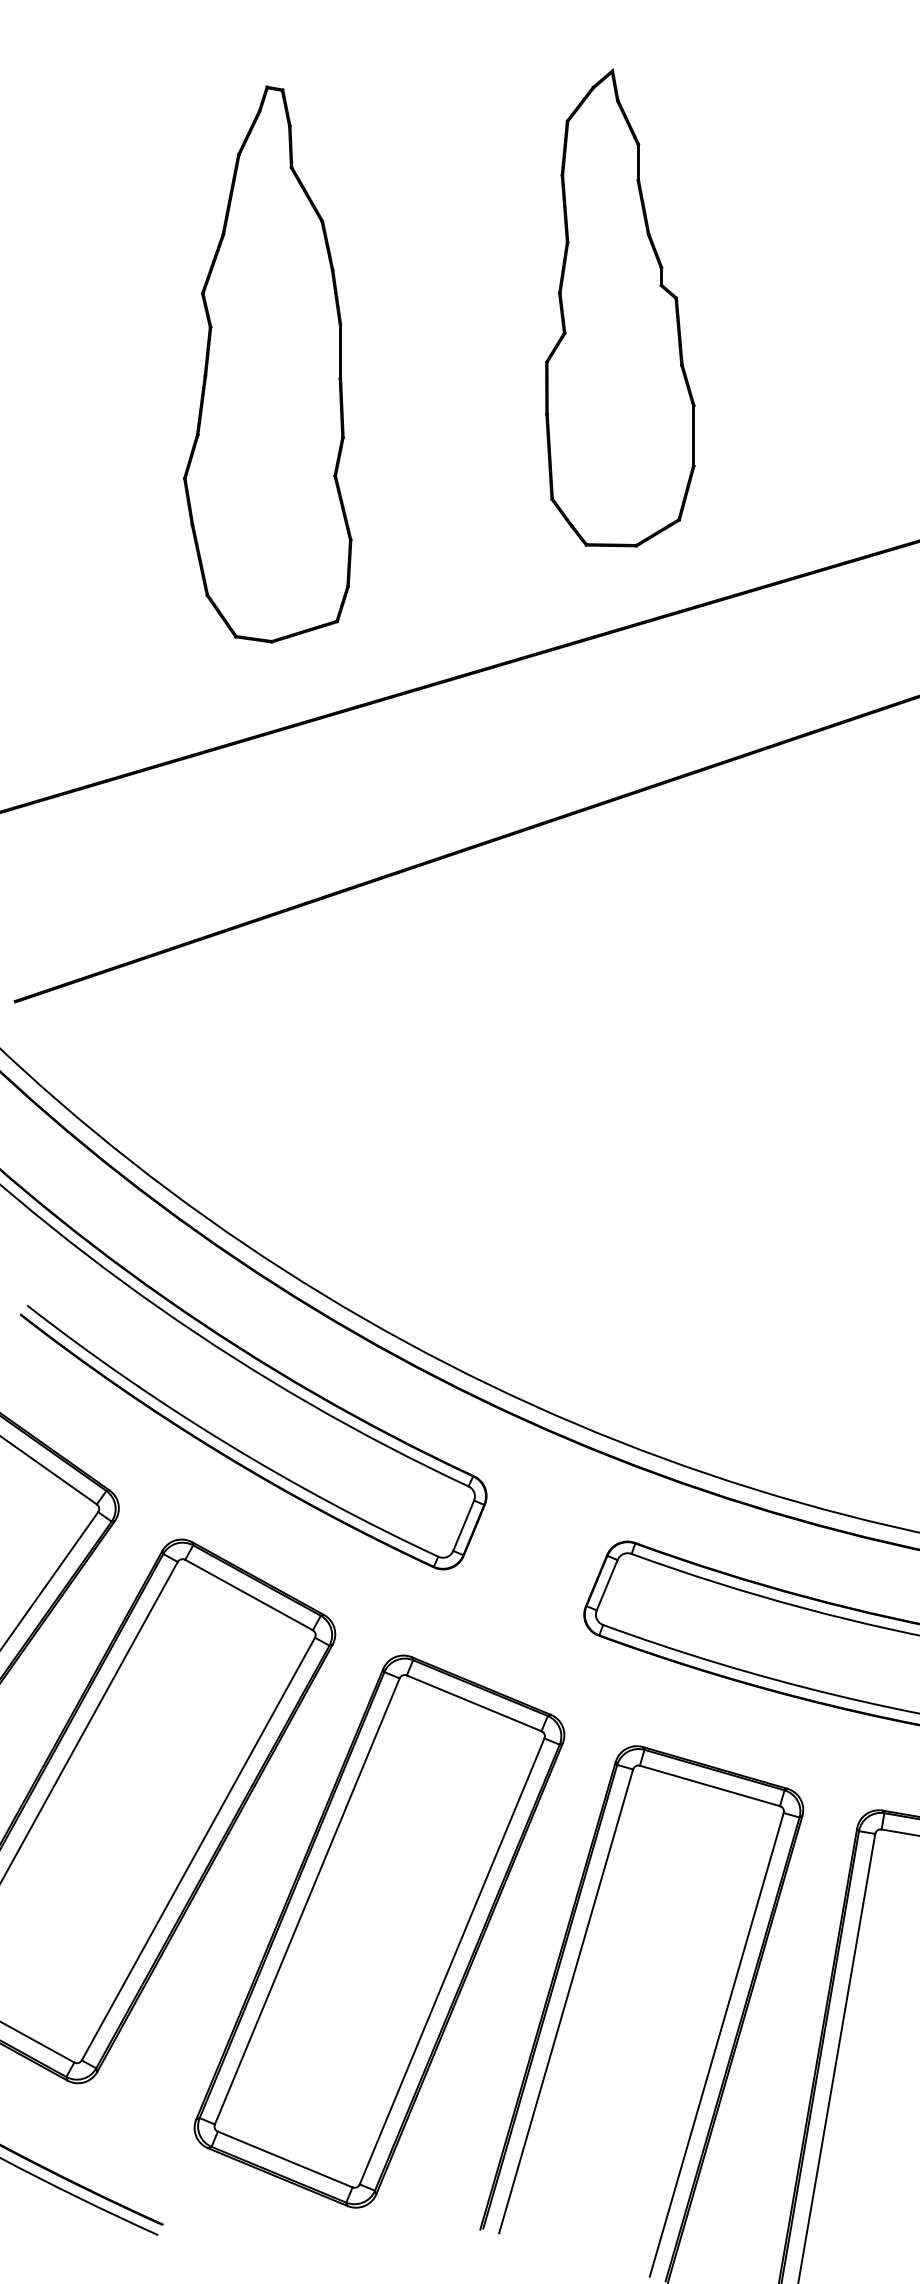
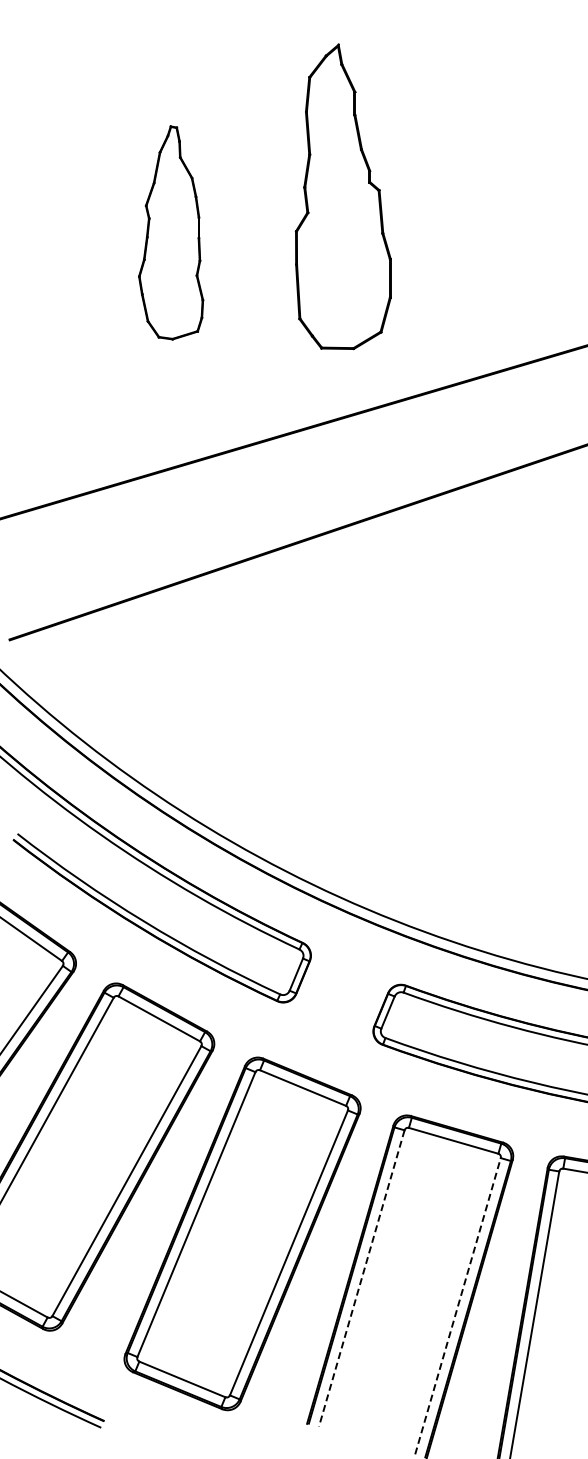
part: (618, 307) -> (342, 196), moved
part: (266, 363) -> (170, 232), size x0.6
line: (565, 2001) -> (361, 1278), solid -> dashed
line: (717, 2043) -> (458, 1305), solid -> dashed

